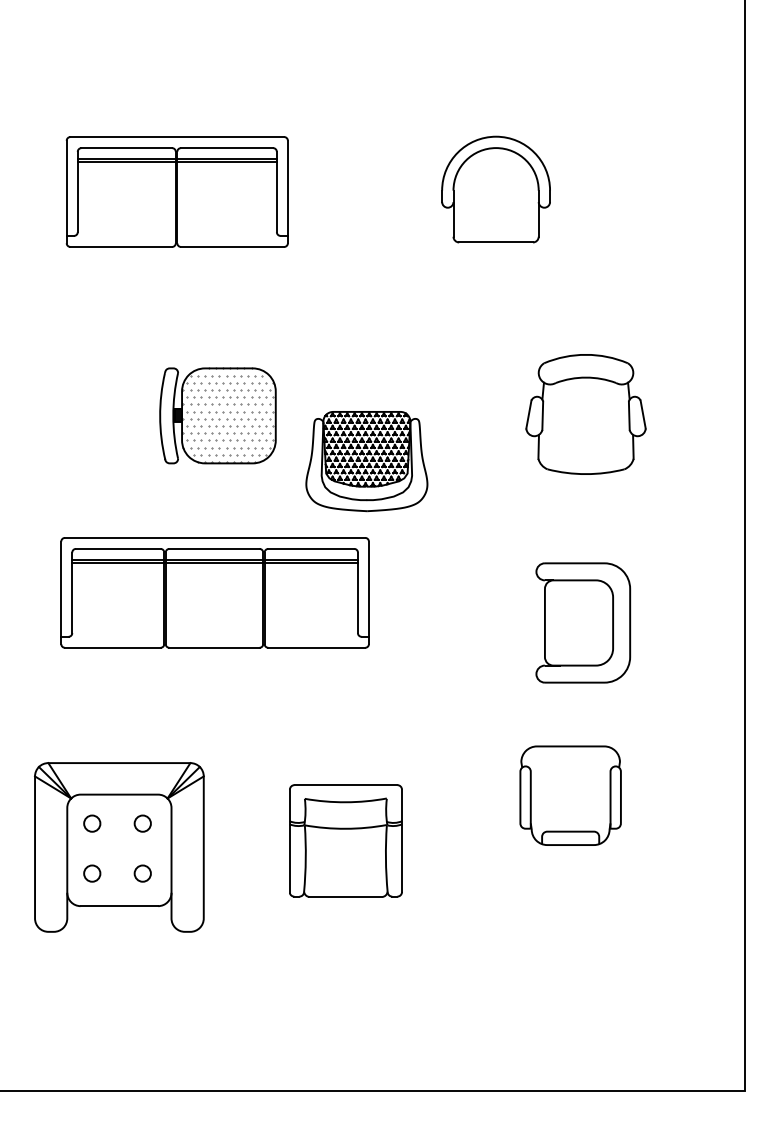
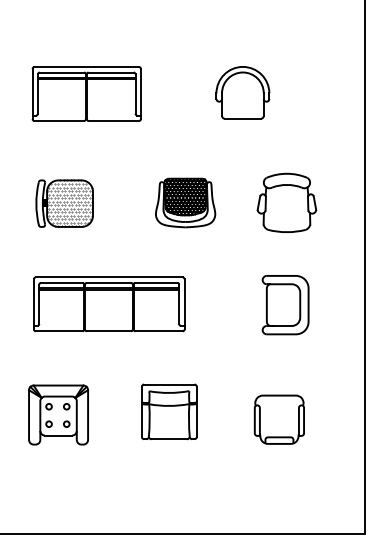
part: (217, 415) -> (64, 203), moved
part: (366, 460) -> (185, 202), moved
part: (215, 593) -> (109, 304), moved
part: (568, 795) -> (278, 419), moved
part: (119, 846) -> (58, 414), size x0.71

